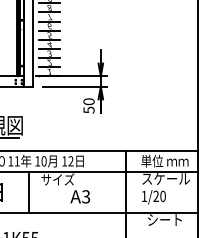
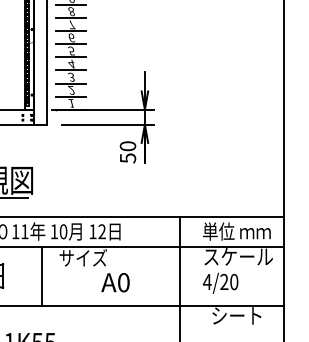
text: (144, 195) -> (207, 280), 1/20 -> 4/20
text: (86, 196) -> (124, 282), A3 -> A0

